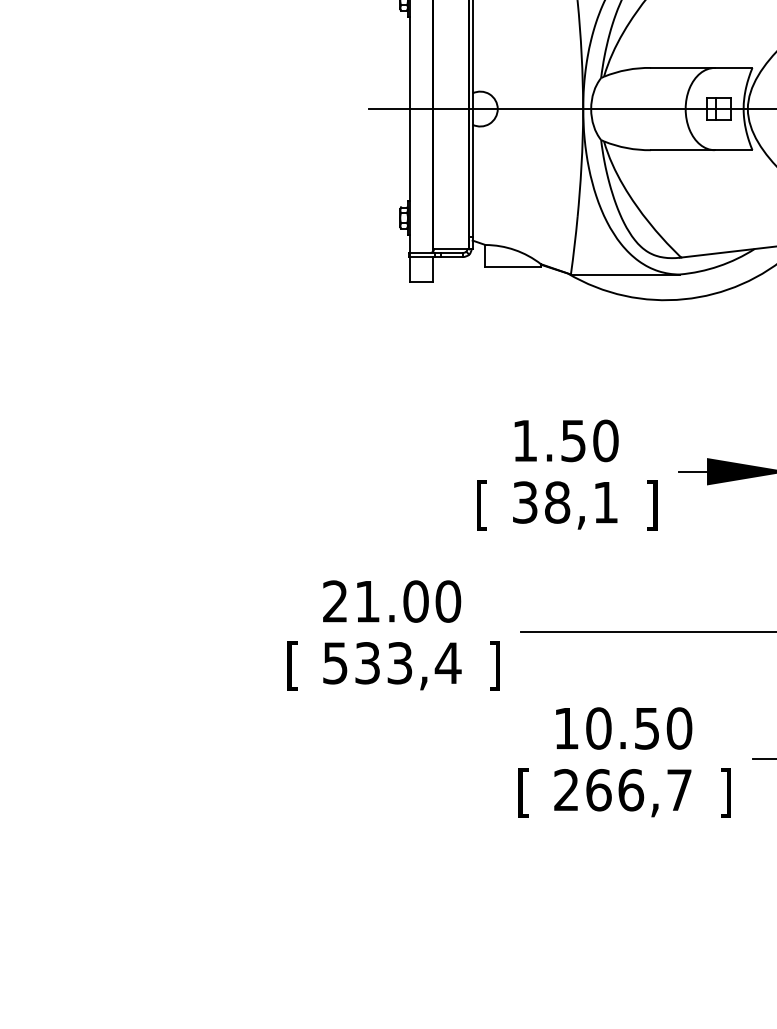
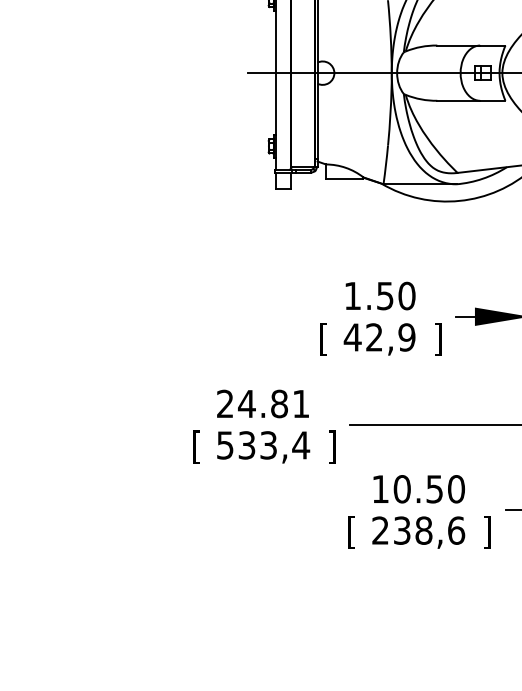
text: (564, 502) -> (379, 337), 38,1 -> 42,9
text: (407, 600) -> (273, 403), 21.00 -> 24.81
text: (639, 789) -> (429, 530), 266,7 -> 238,6

